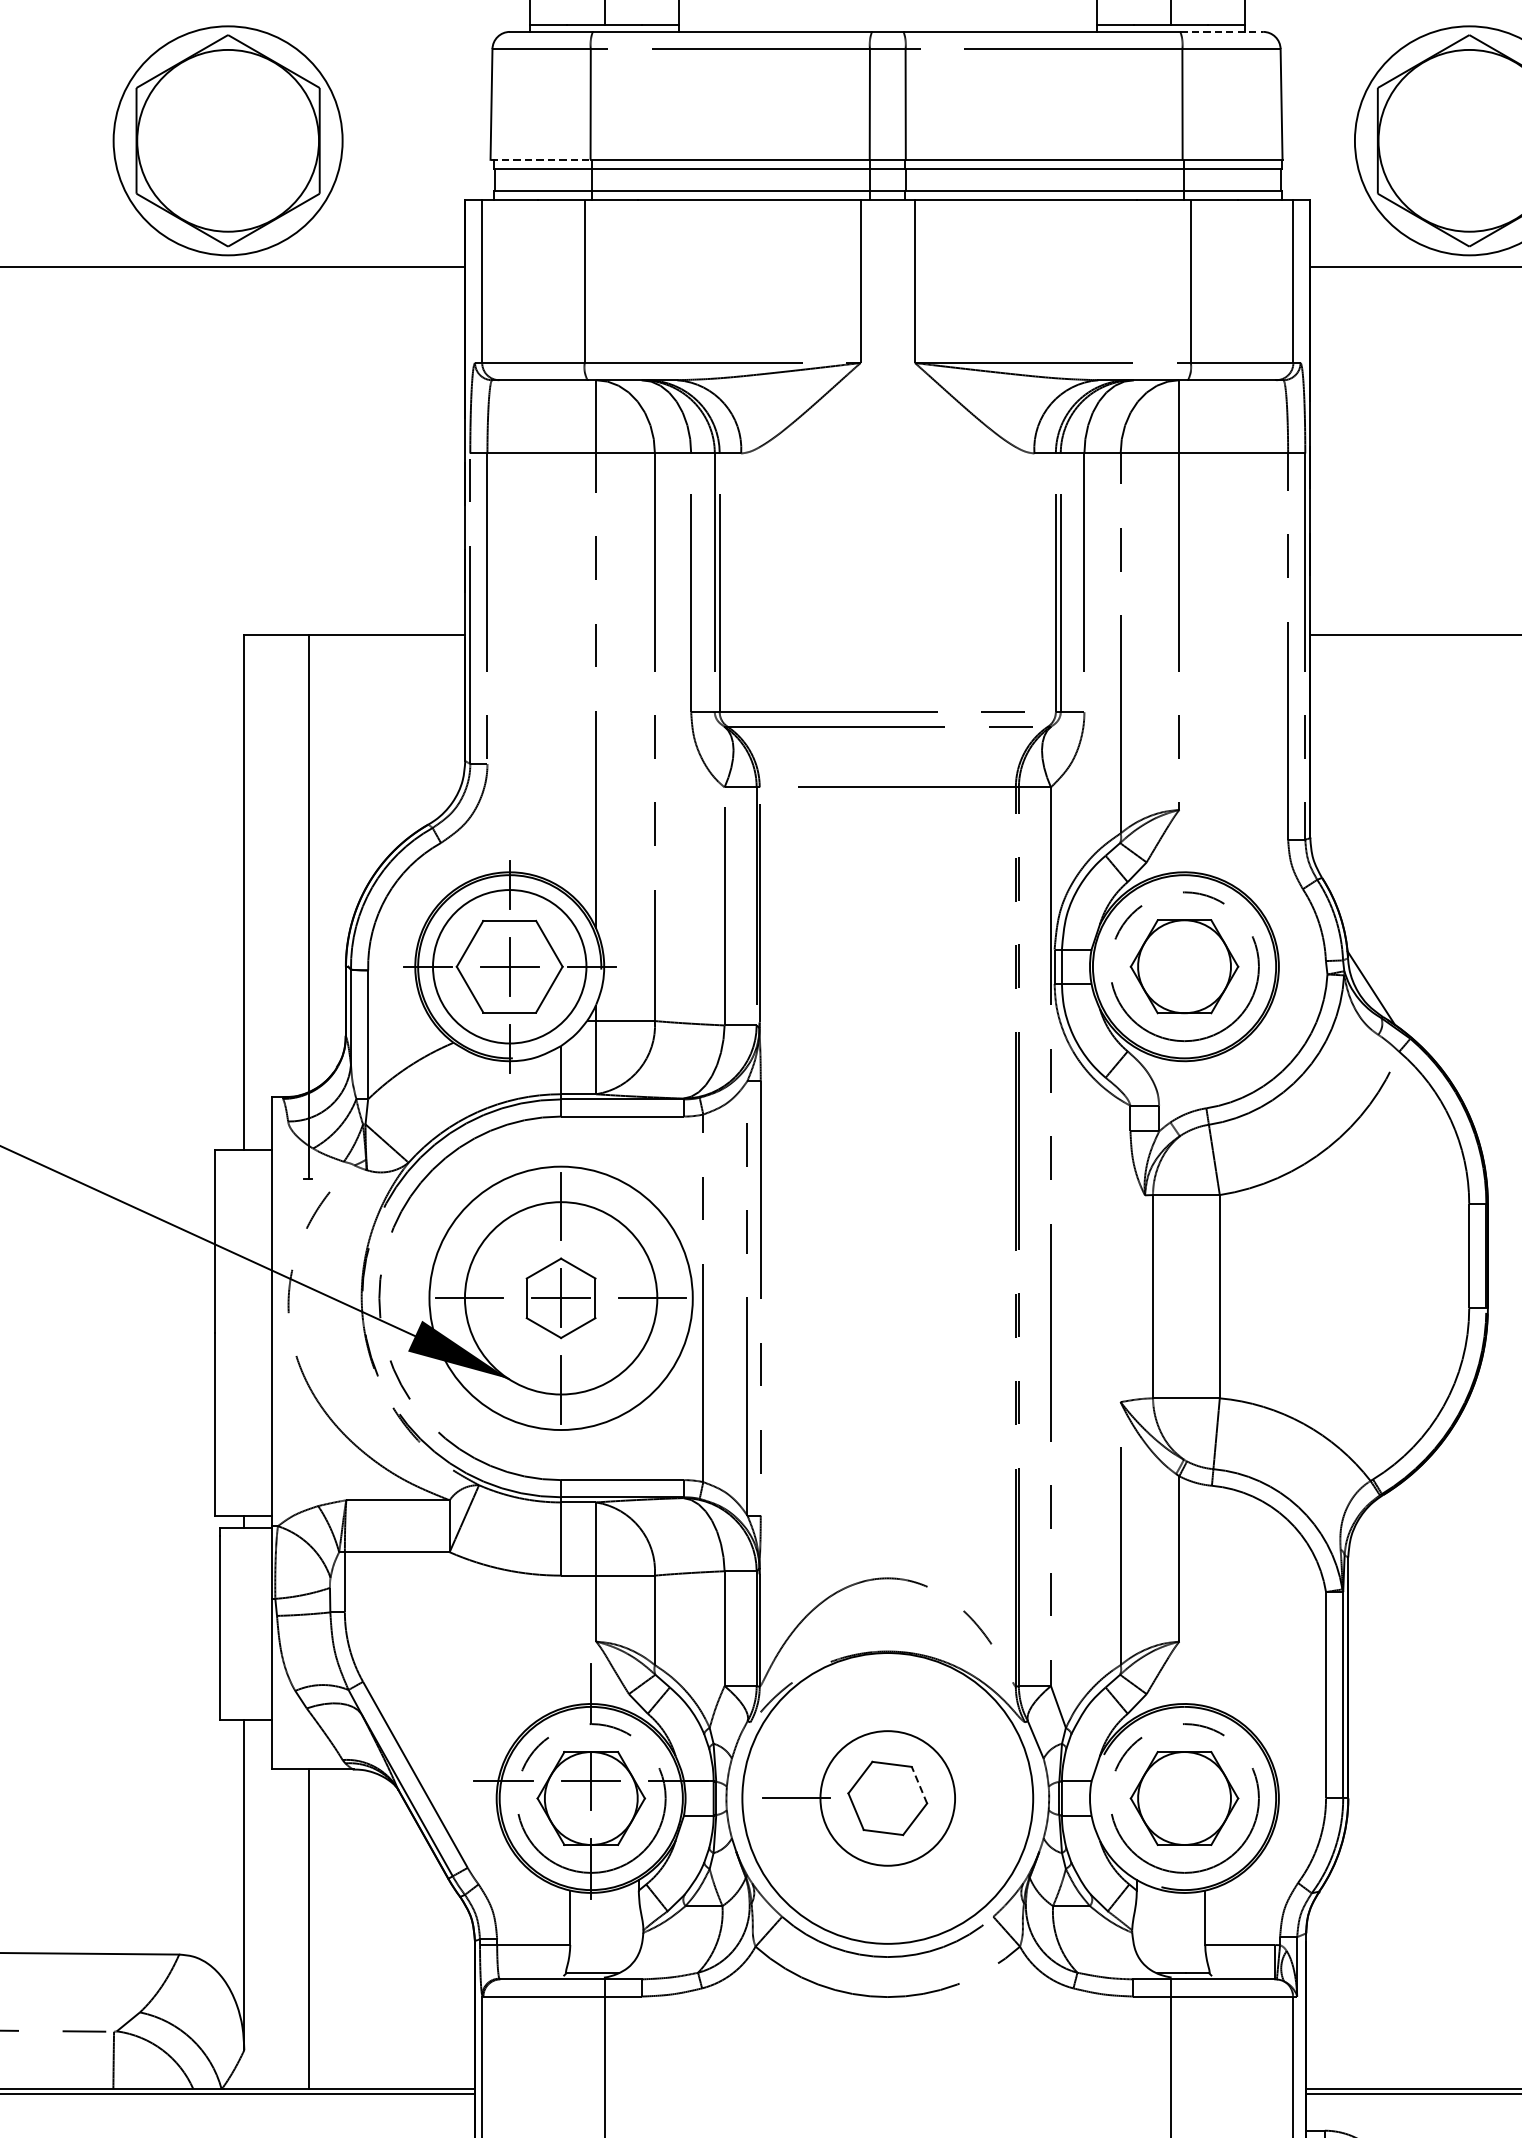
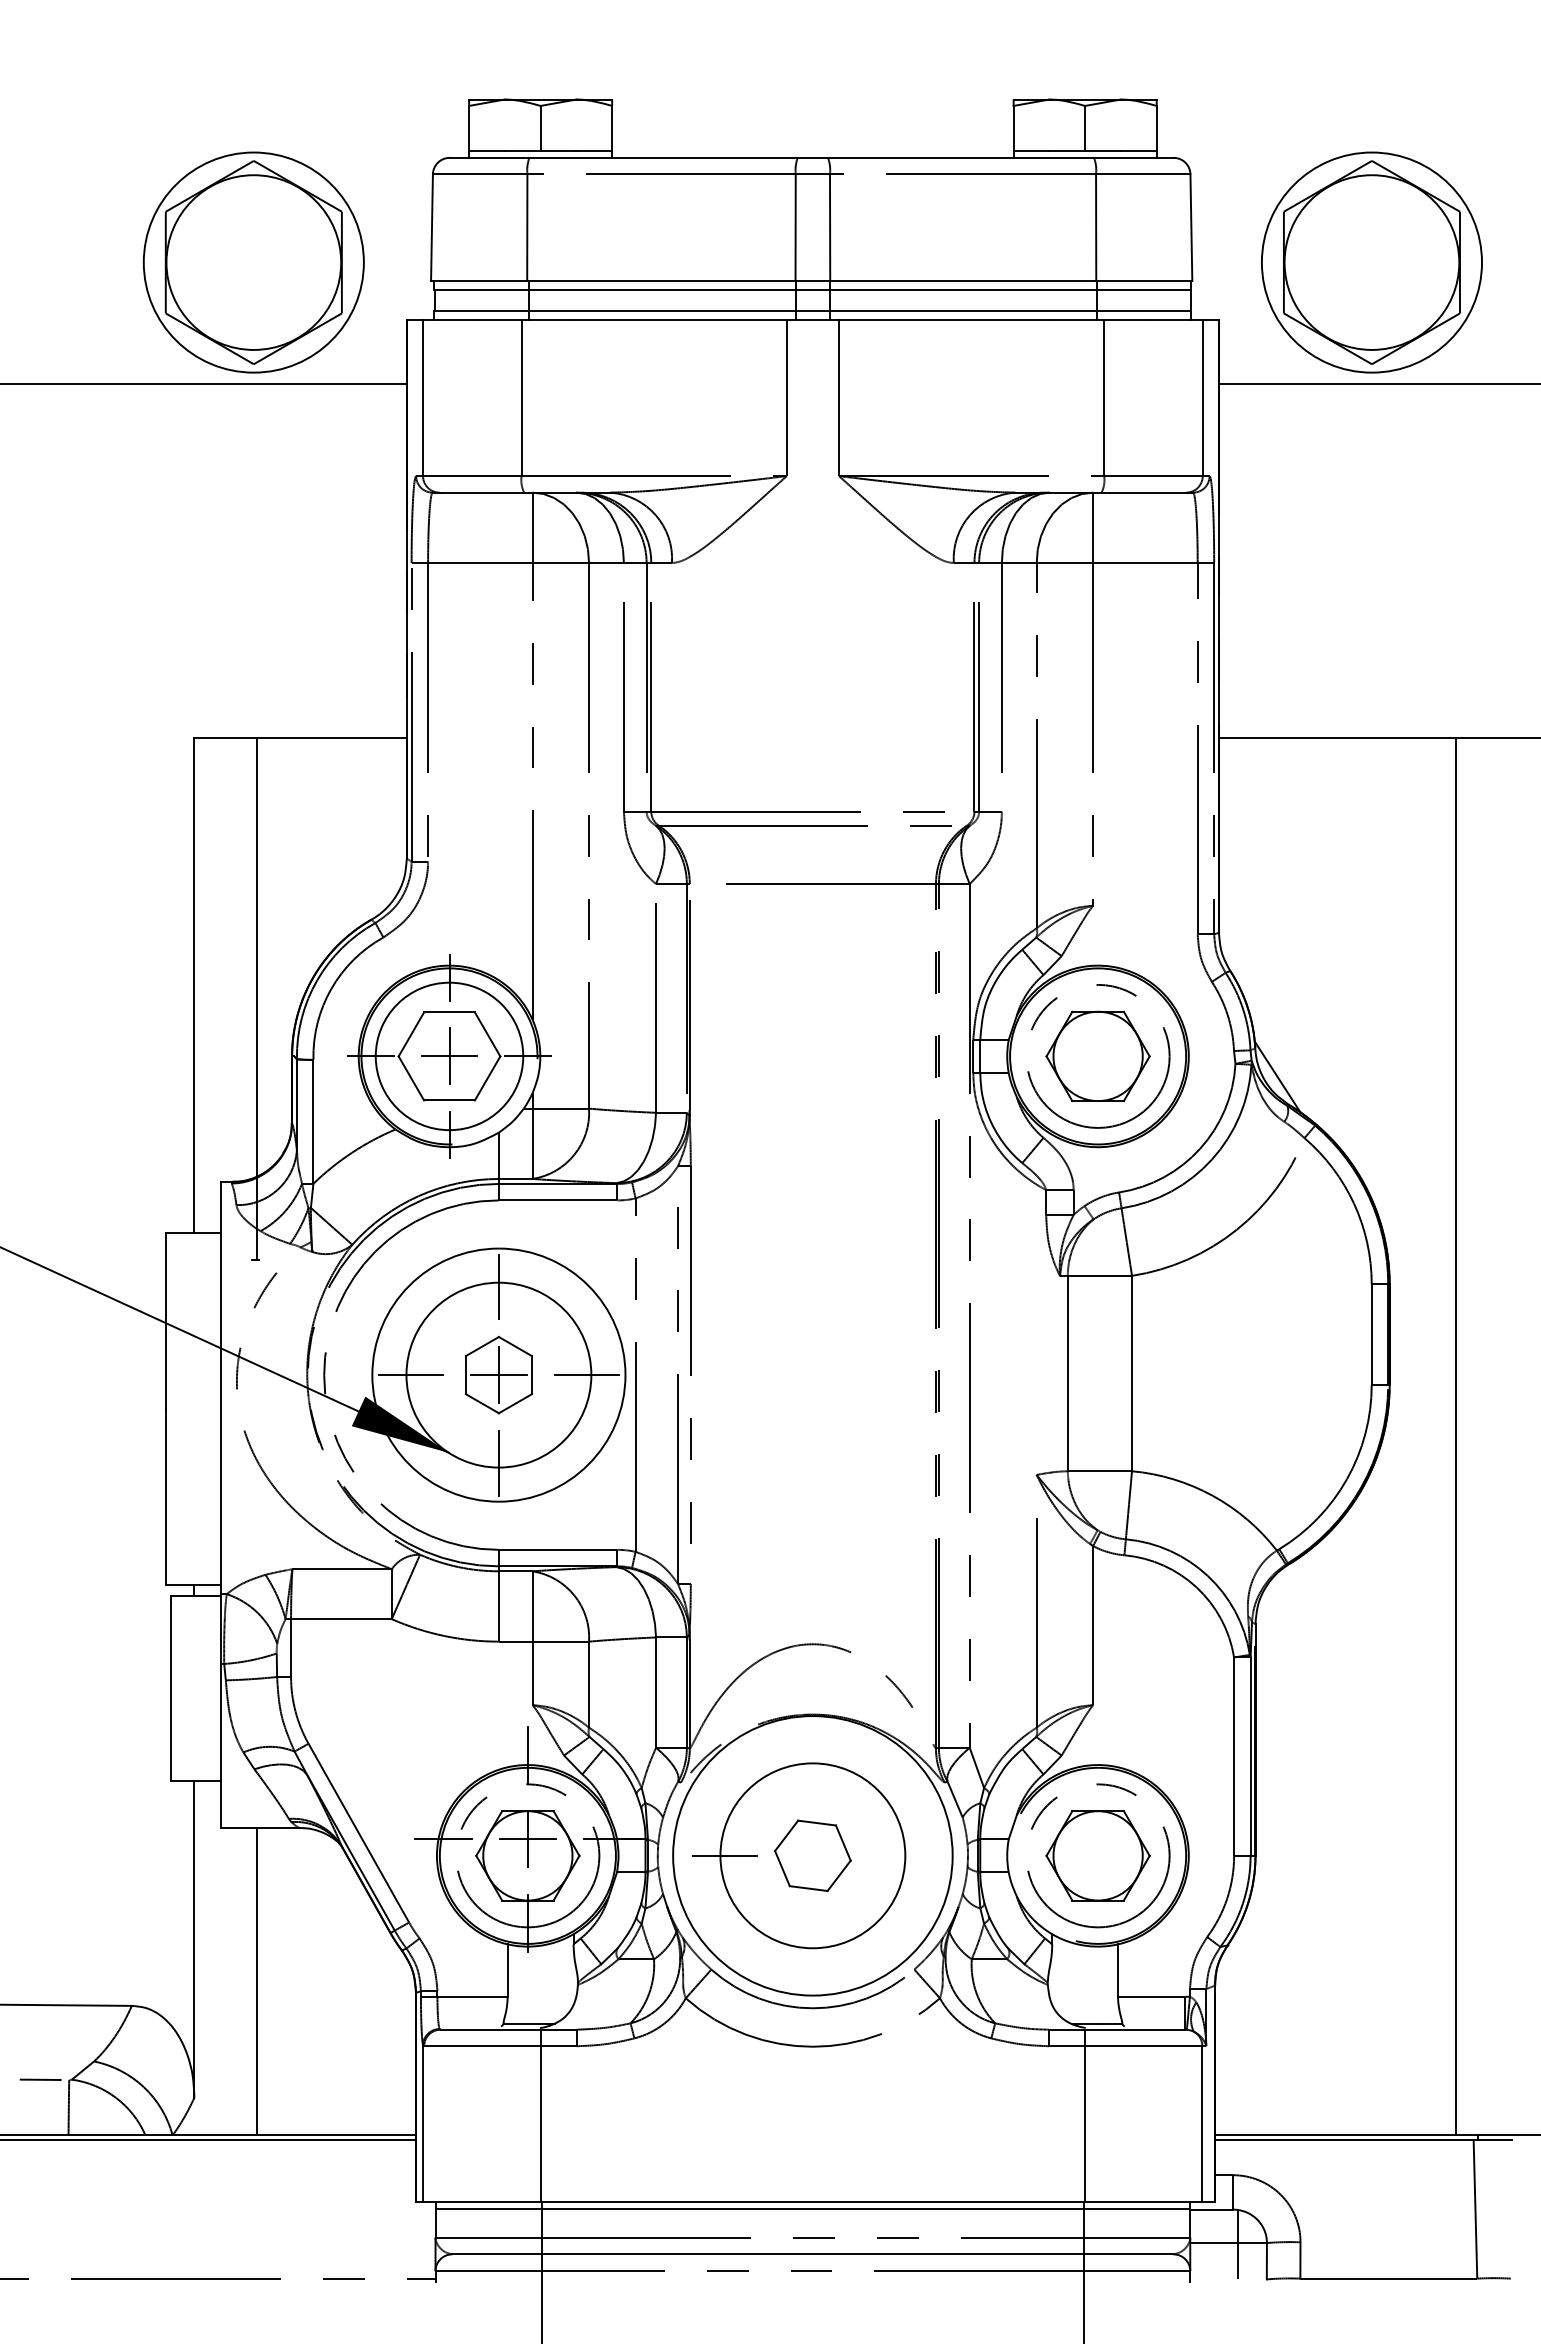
line: (1221, 31) -> (1133, 157), dashed -> solid
part: (227, 140) -> (253, 262), moved
line: (540, 159) -> (479, 280), dashed -> solid
line: (919, 1784) -> (843, 1842), dashed -> solid
circle: (887, 1798) -> (812, 1855), size x1.43

